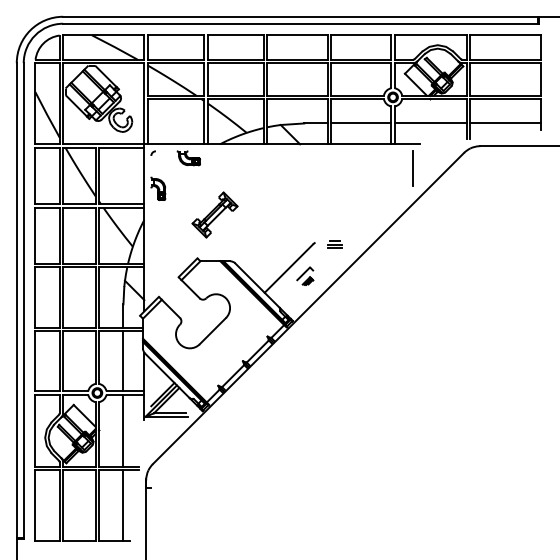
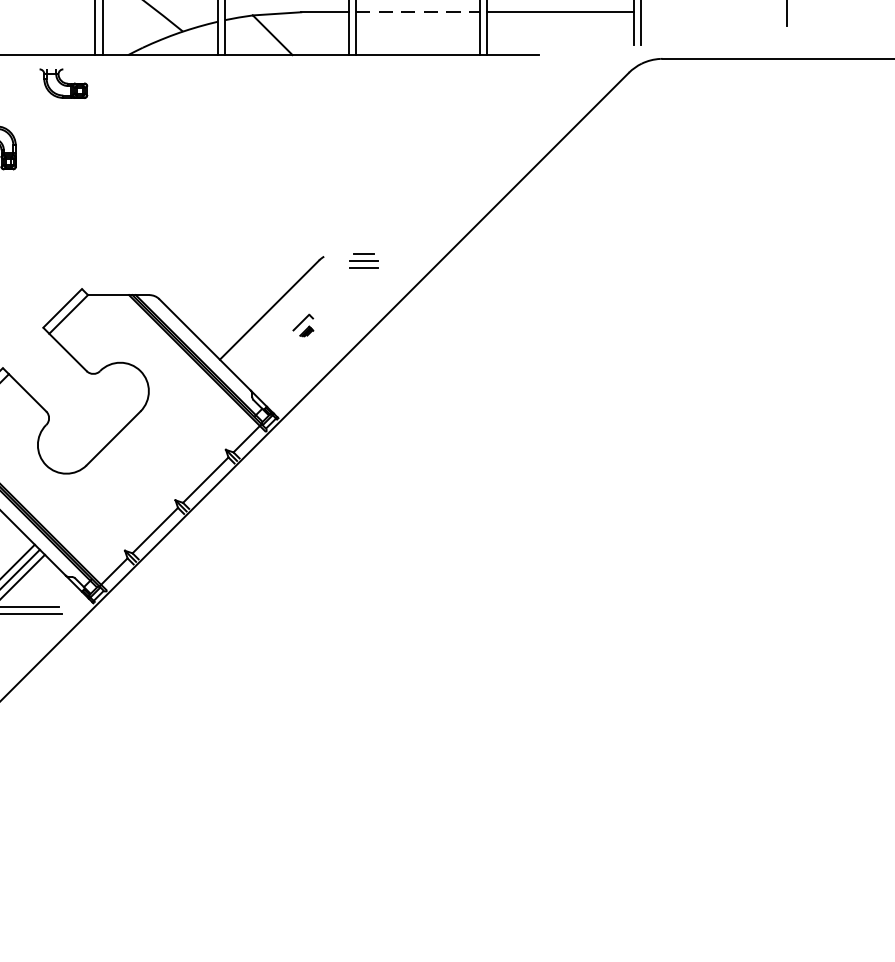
line: (361, 123) -> (418, 12), solid -> dashed
line: (505, 123) -> (713, 12), removed
line: (413, 168) -> (525, 104), removed
part: (214, 214) -> (116, 199), removed
part: (305, 275) -> (303, 324), size x0.6

